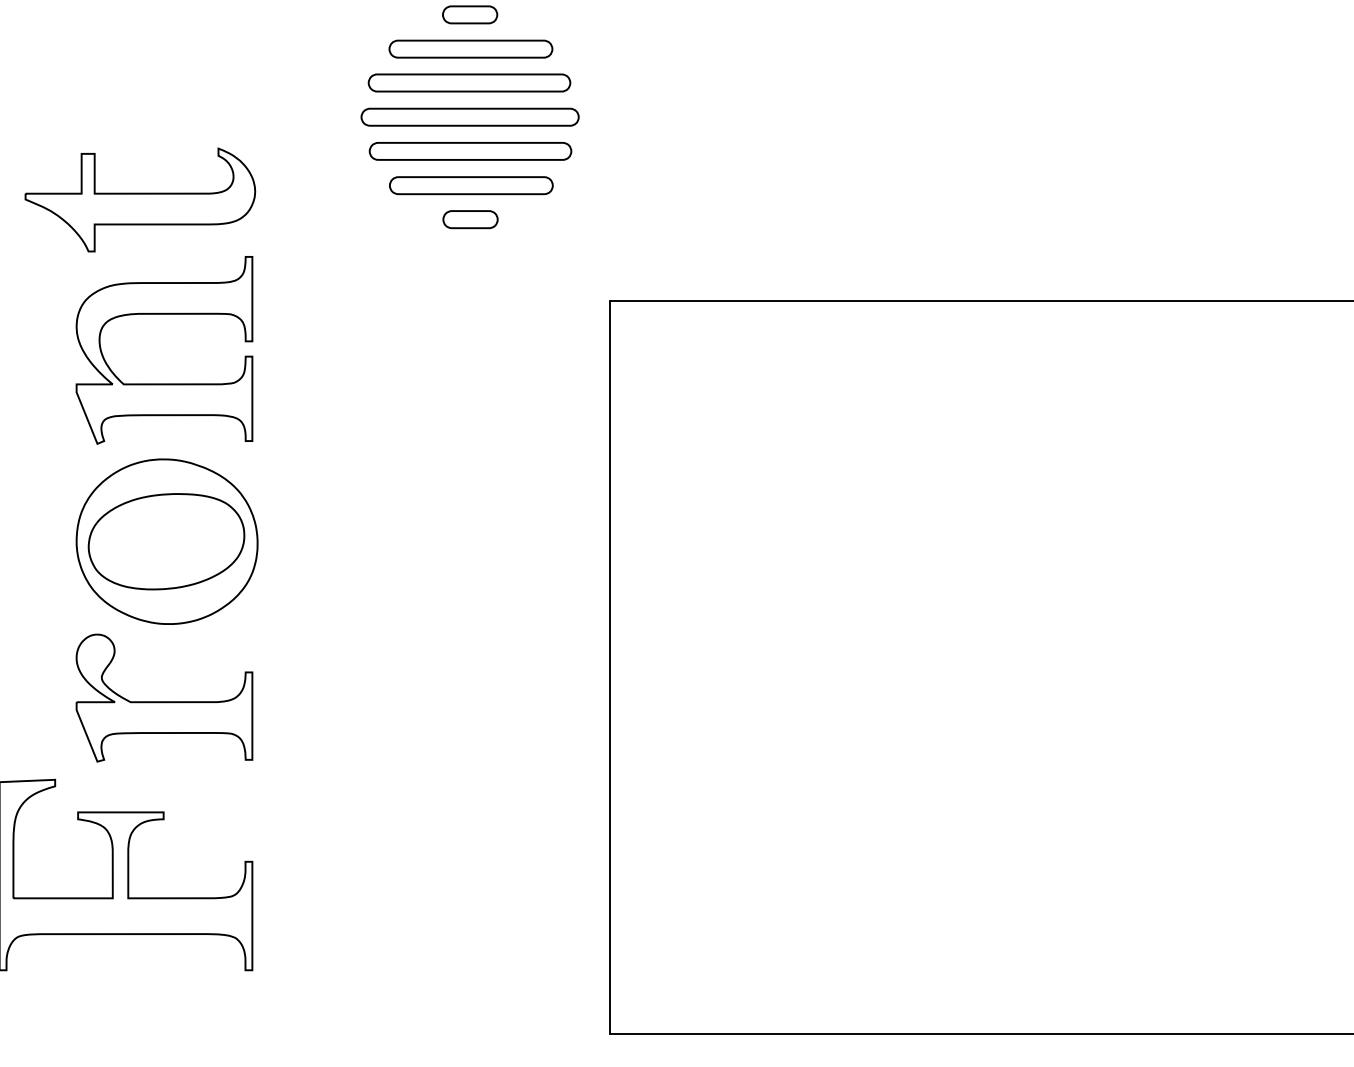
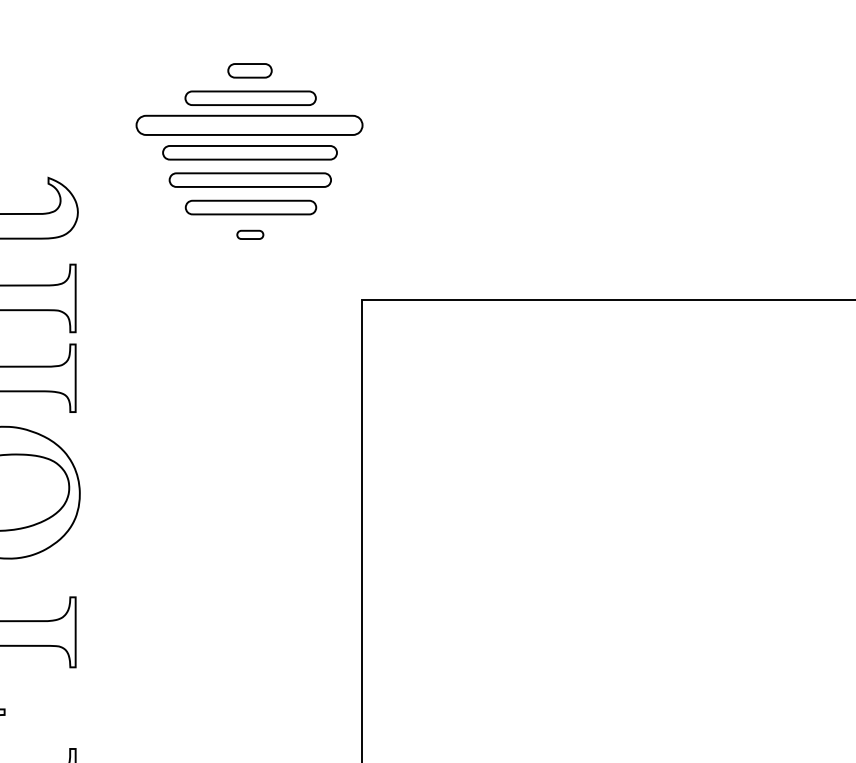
part: (469, 82) -> (249, 124), size x1.4
part: (470, 219) -> (250, 234), size x0.6

